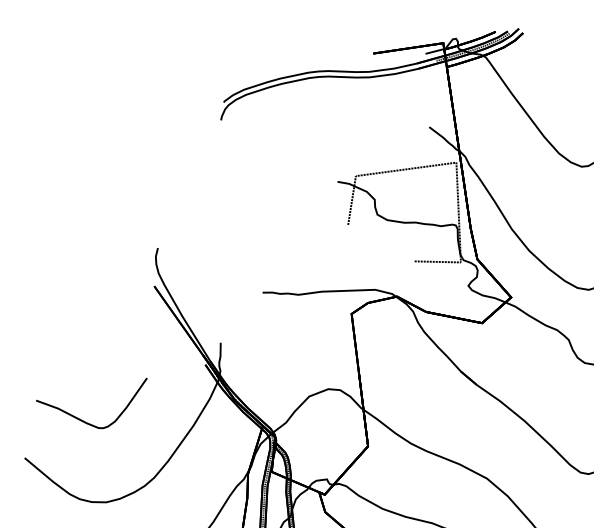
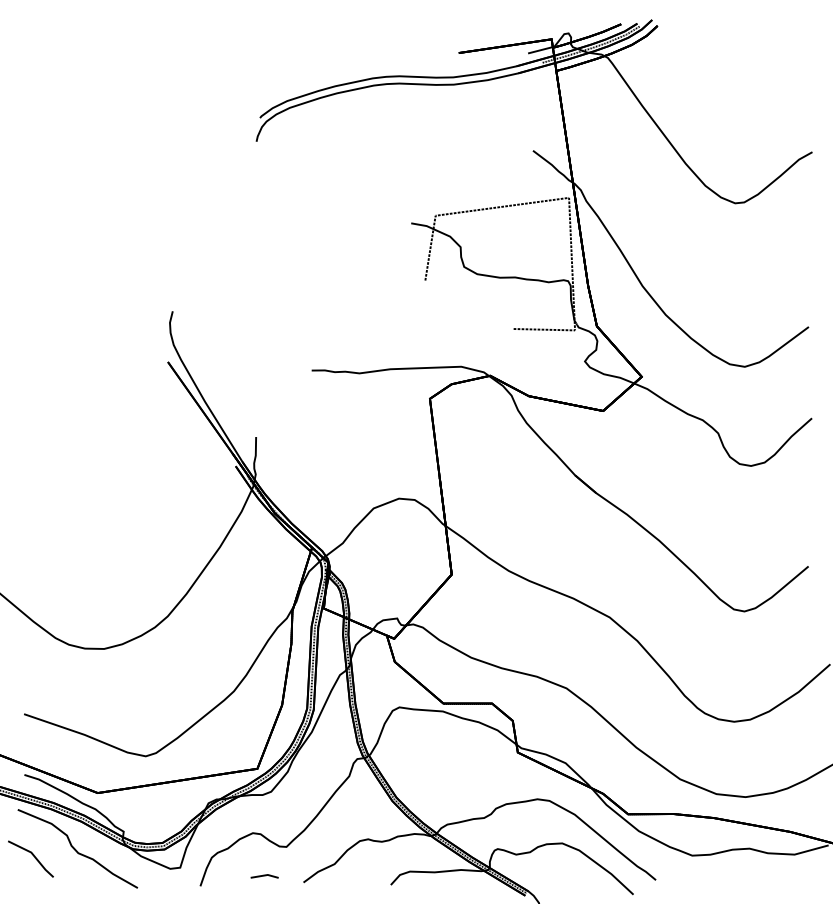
curve: (83, 420) -> (73, 540), removed

